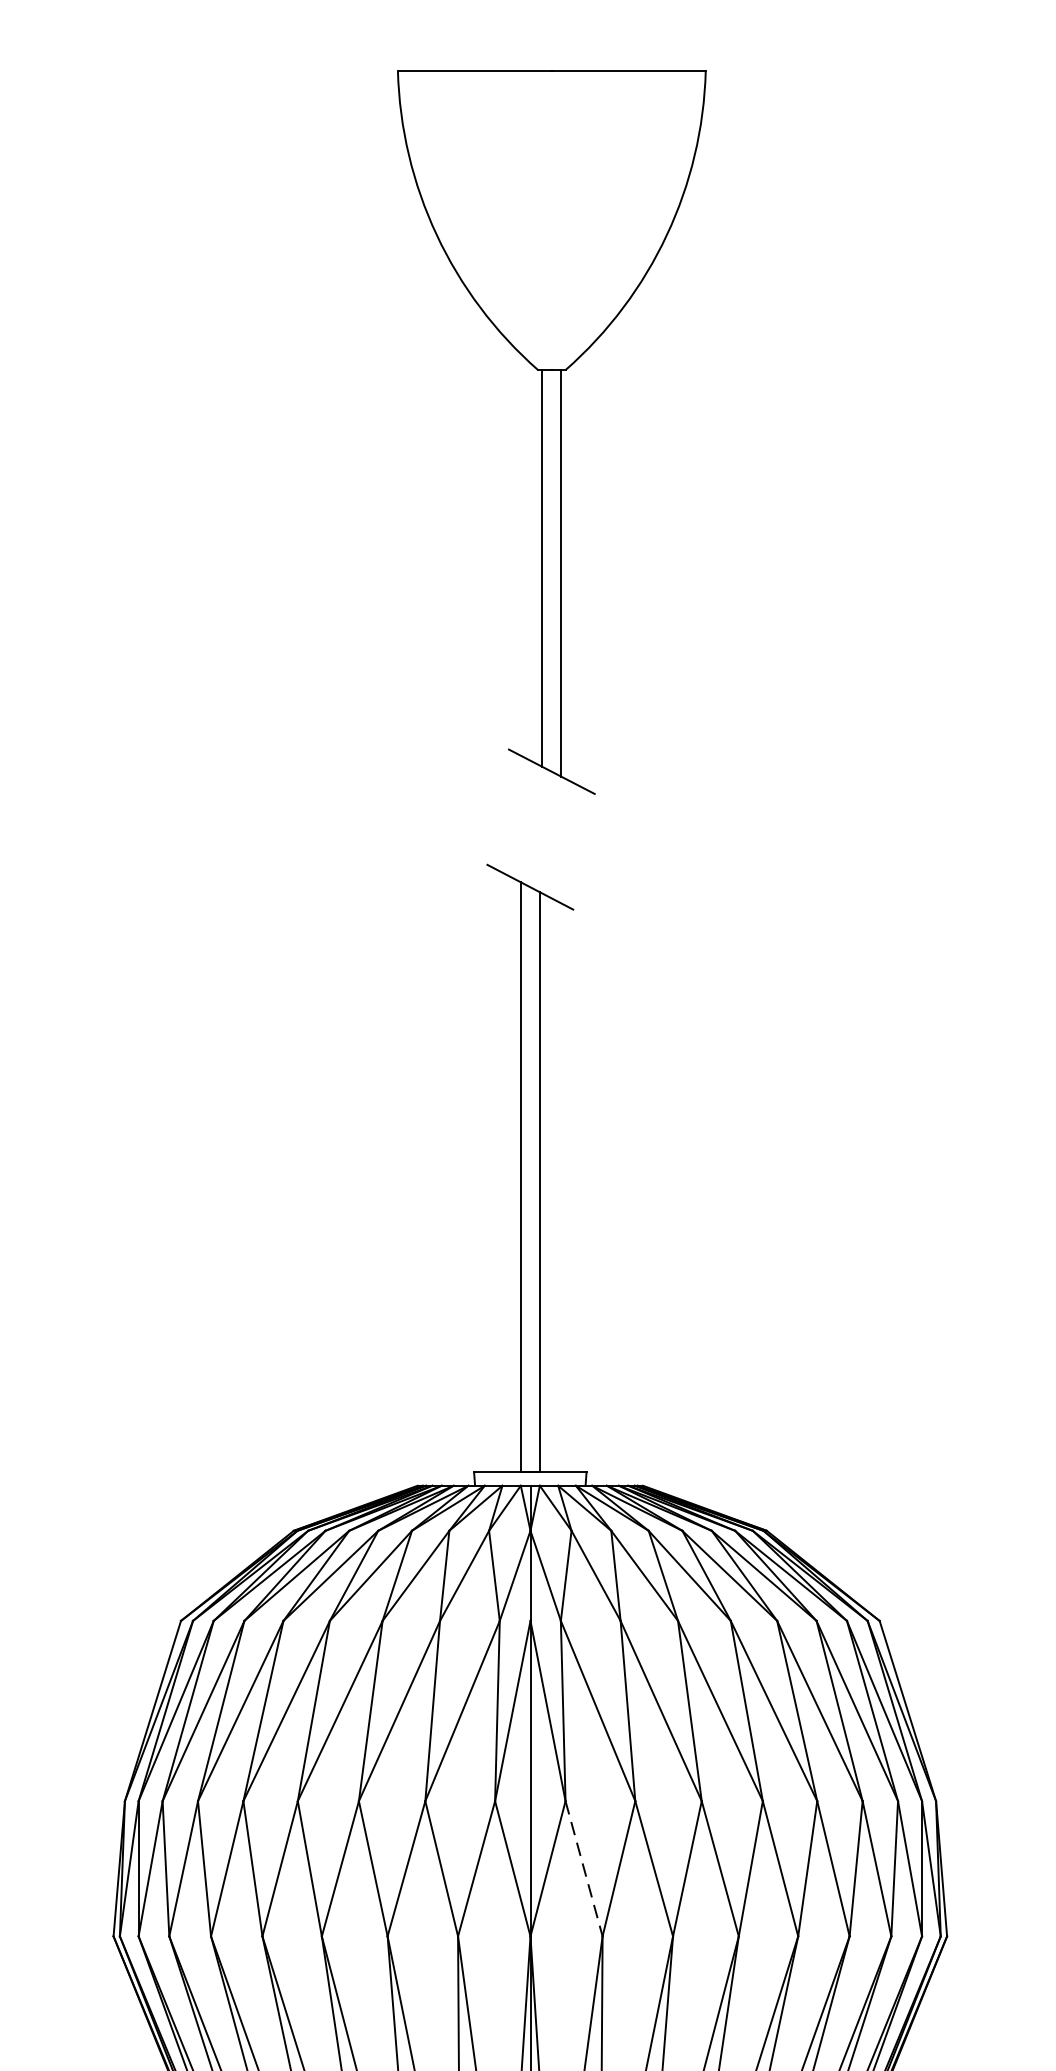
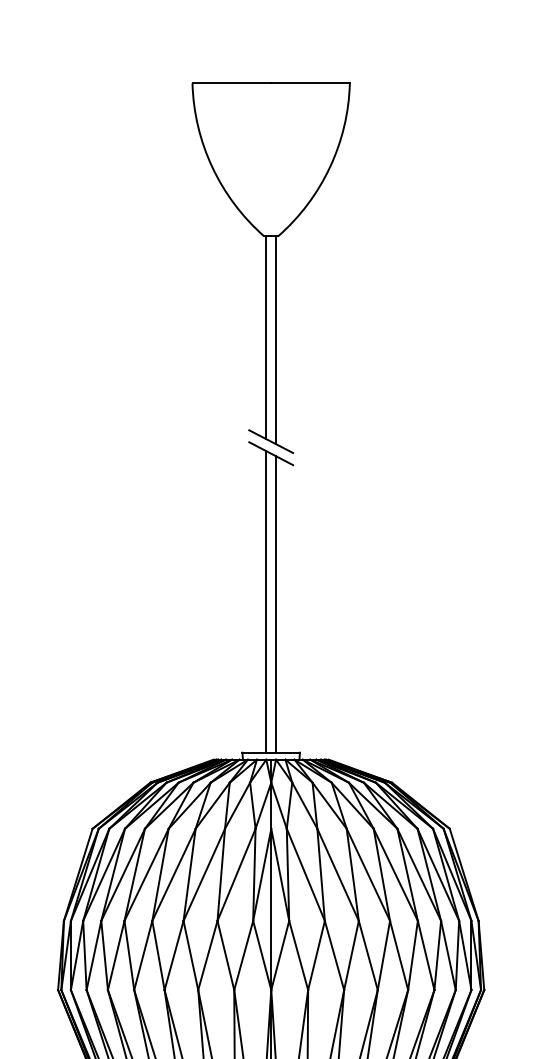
part: (550, 431) -> (270, 267), moved
line: (583, 1868) -> (298, 955), dashed -> solid

